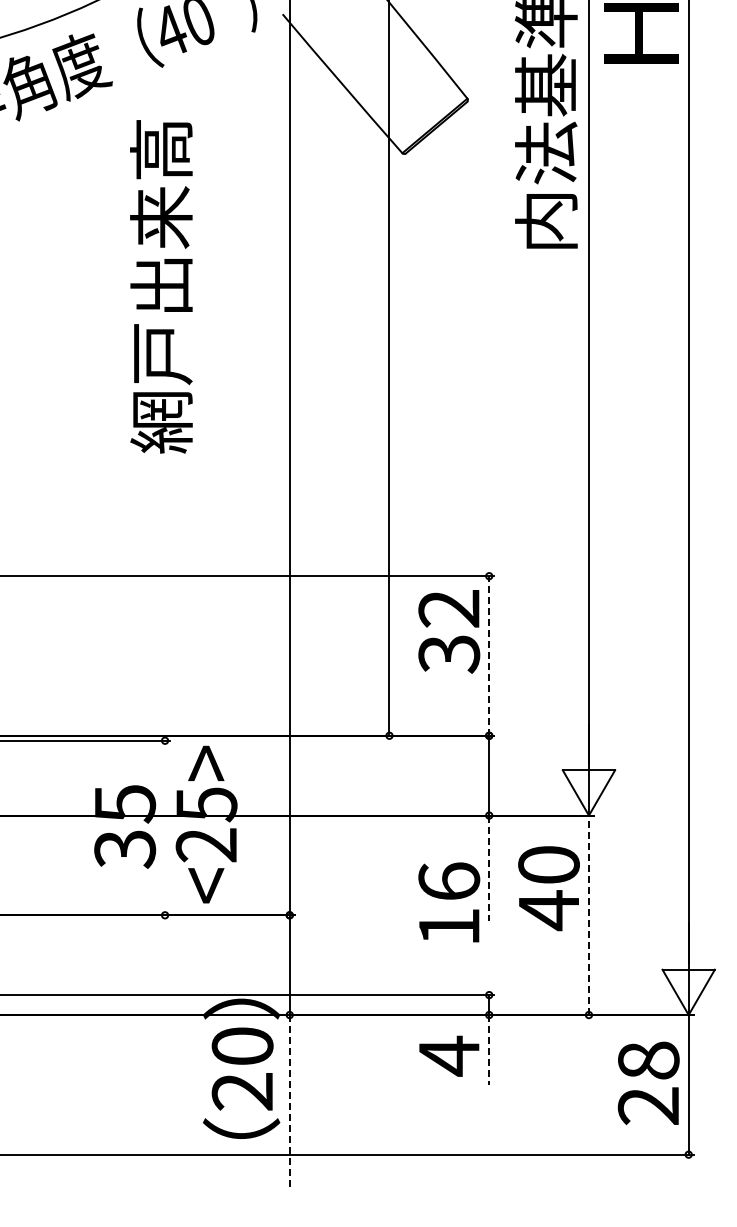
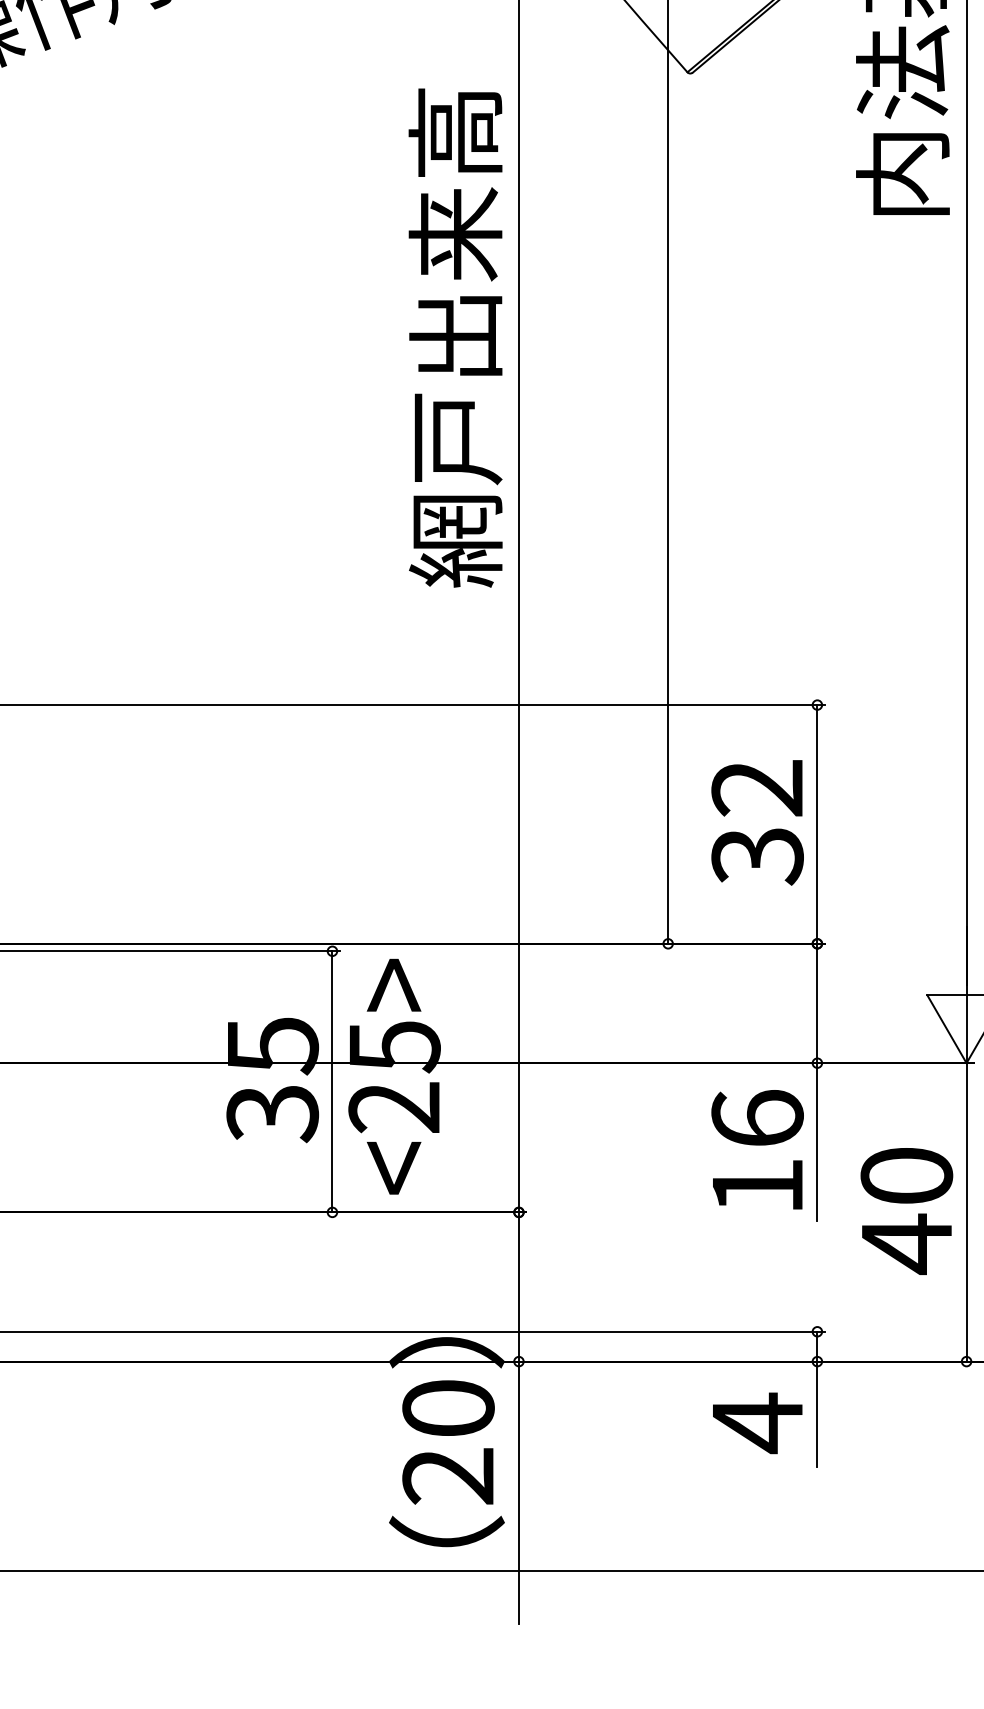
text: (161, 286) -> (455, 337), moved
text: (449, 631) -> (757, 822), moved
line: (489, 655) -> (817, 823), dashed -> solid
line: (165, 827) -> (333, 1081), added
line: (489, 868) -> (817, 1142), dashed -> solid
text: (548, 888) -> (906, 1211), moved
text: (449, 902) -> (757, 1149), moved
line: (588, 915) -> (965, 1212), dashed -> solid
line: (489, 1050) -> (817, 1414), dashed -> solid
line: (289, 1102) -> (518, 1492), dashed -> solid

